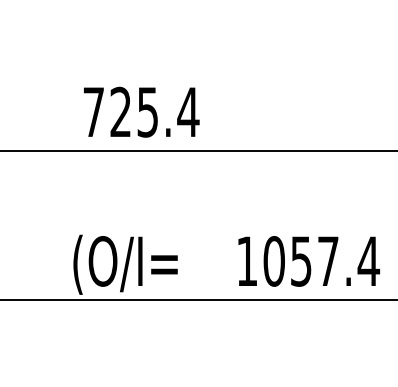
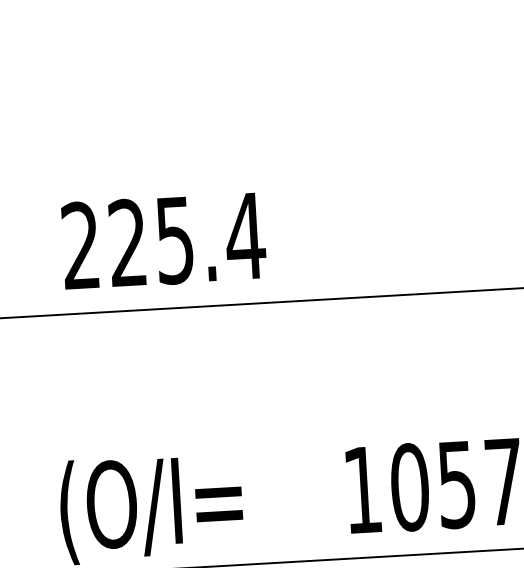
text: (93, 111) -> (80, 244), 725.4 -> 225.4

